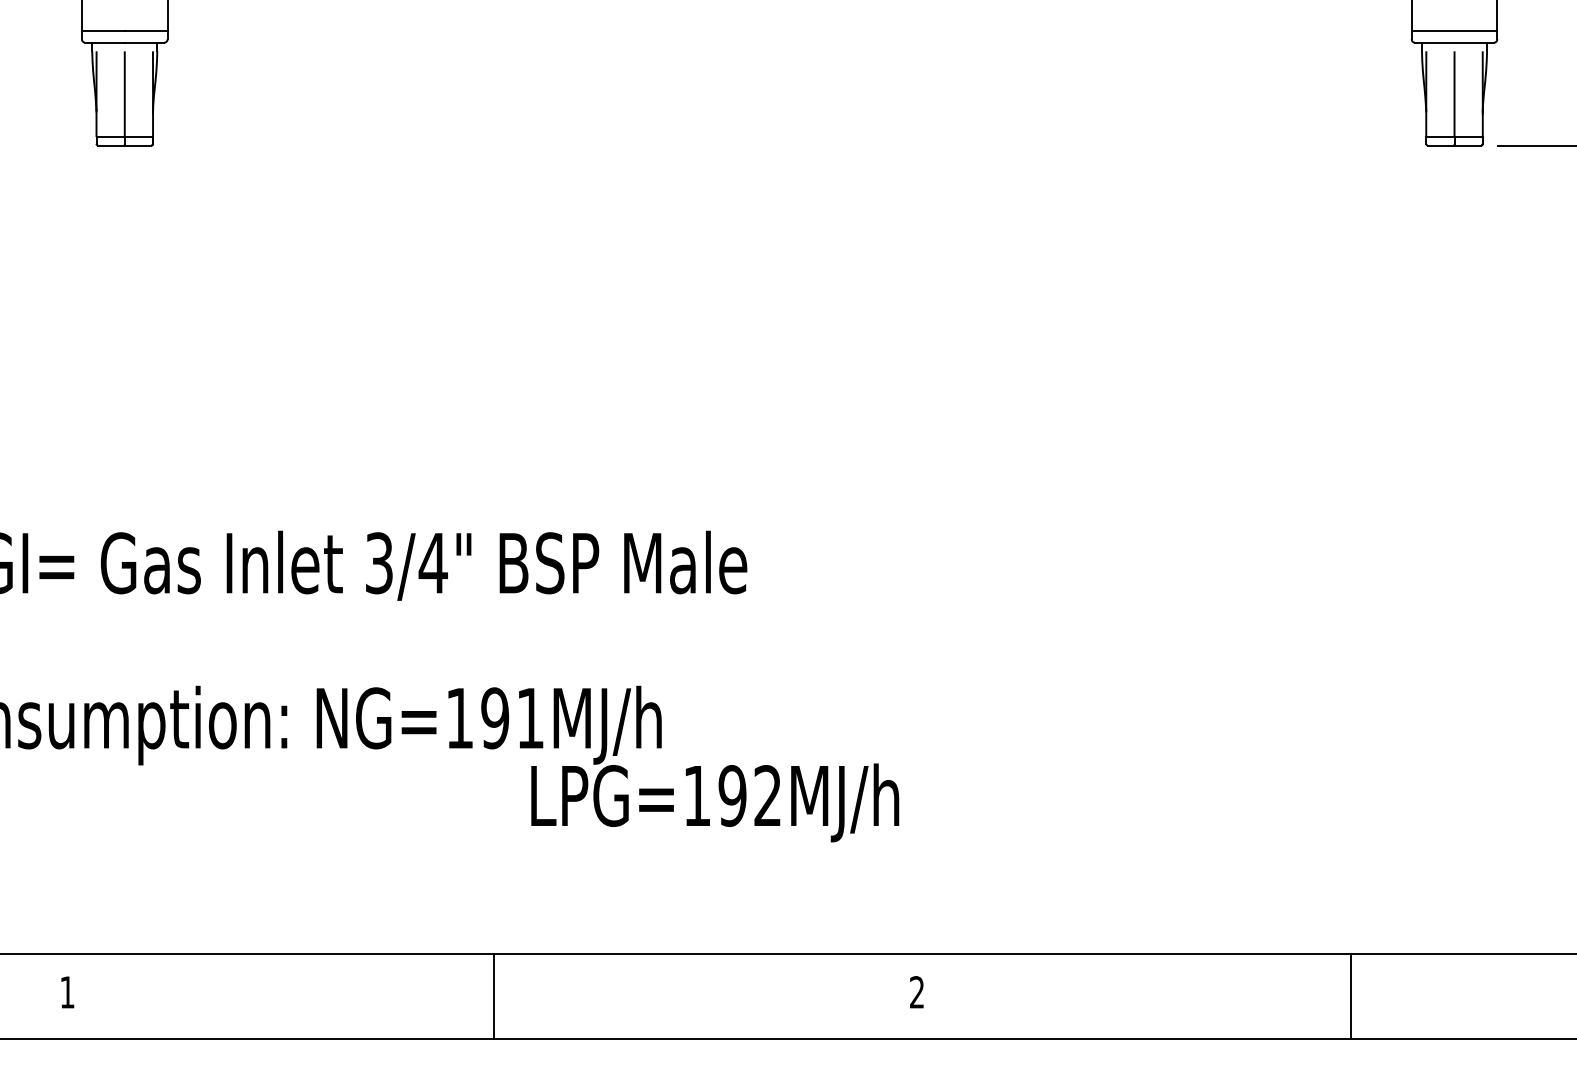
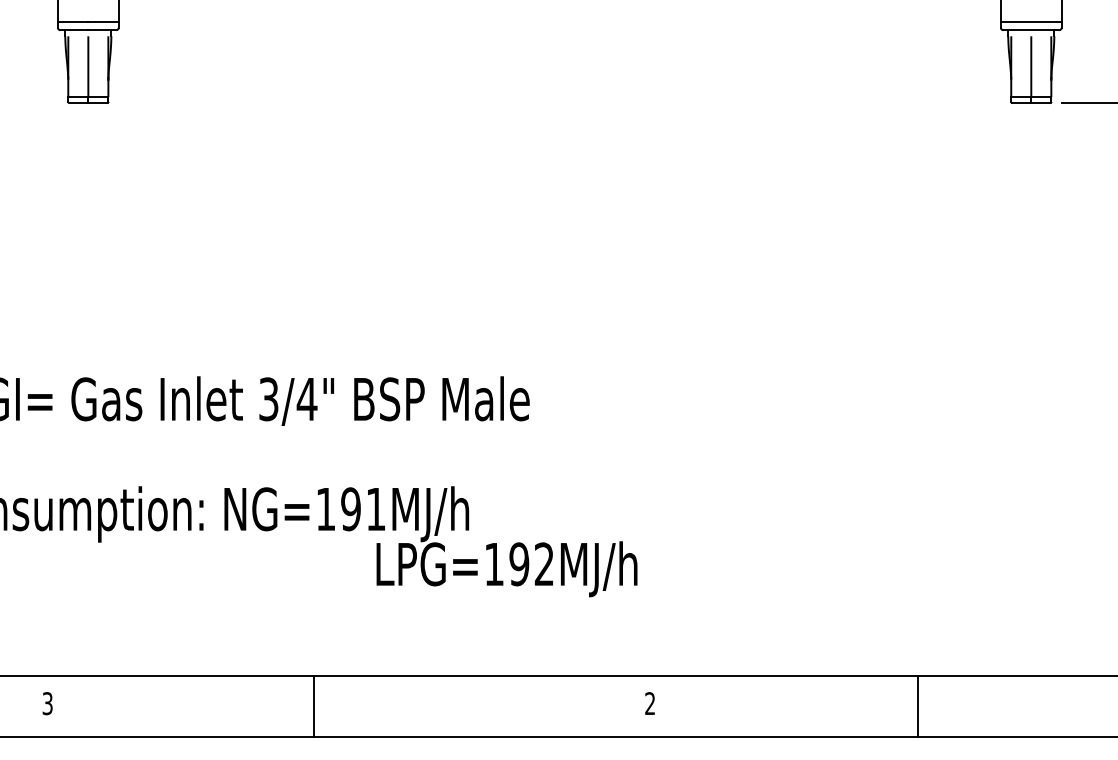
text: (67, 992) -> (47, 703), 1 -> 3
line: (493, 996) -> (313, 706), moved
line: (1350, 996) -> (917, 706), moved

